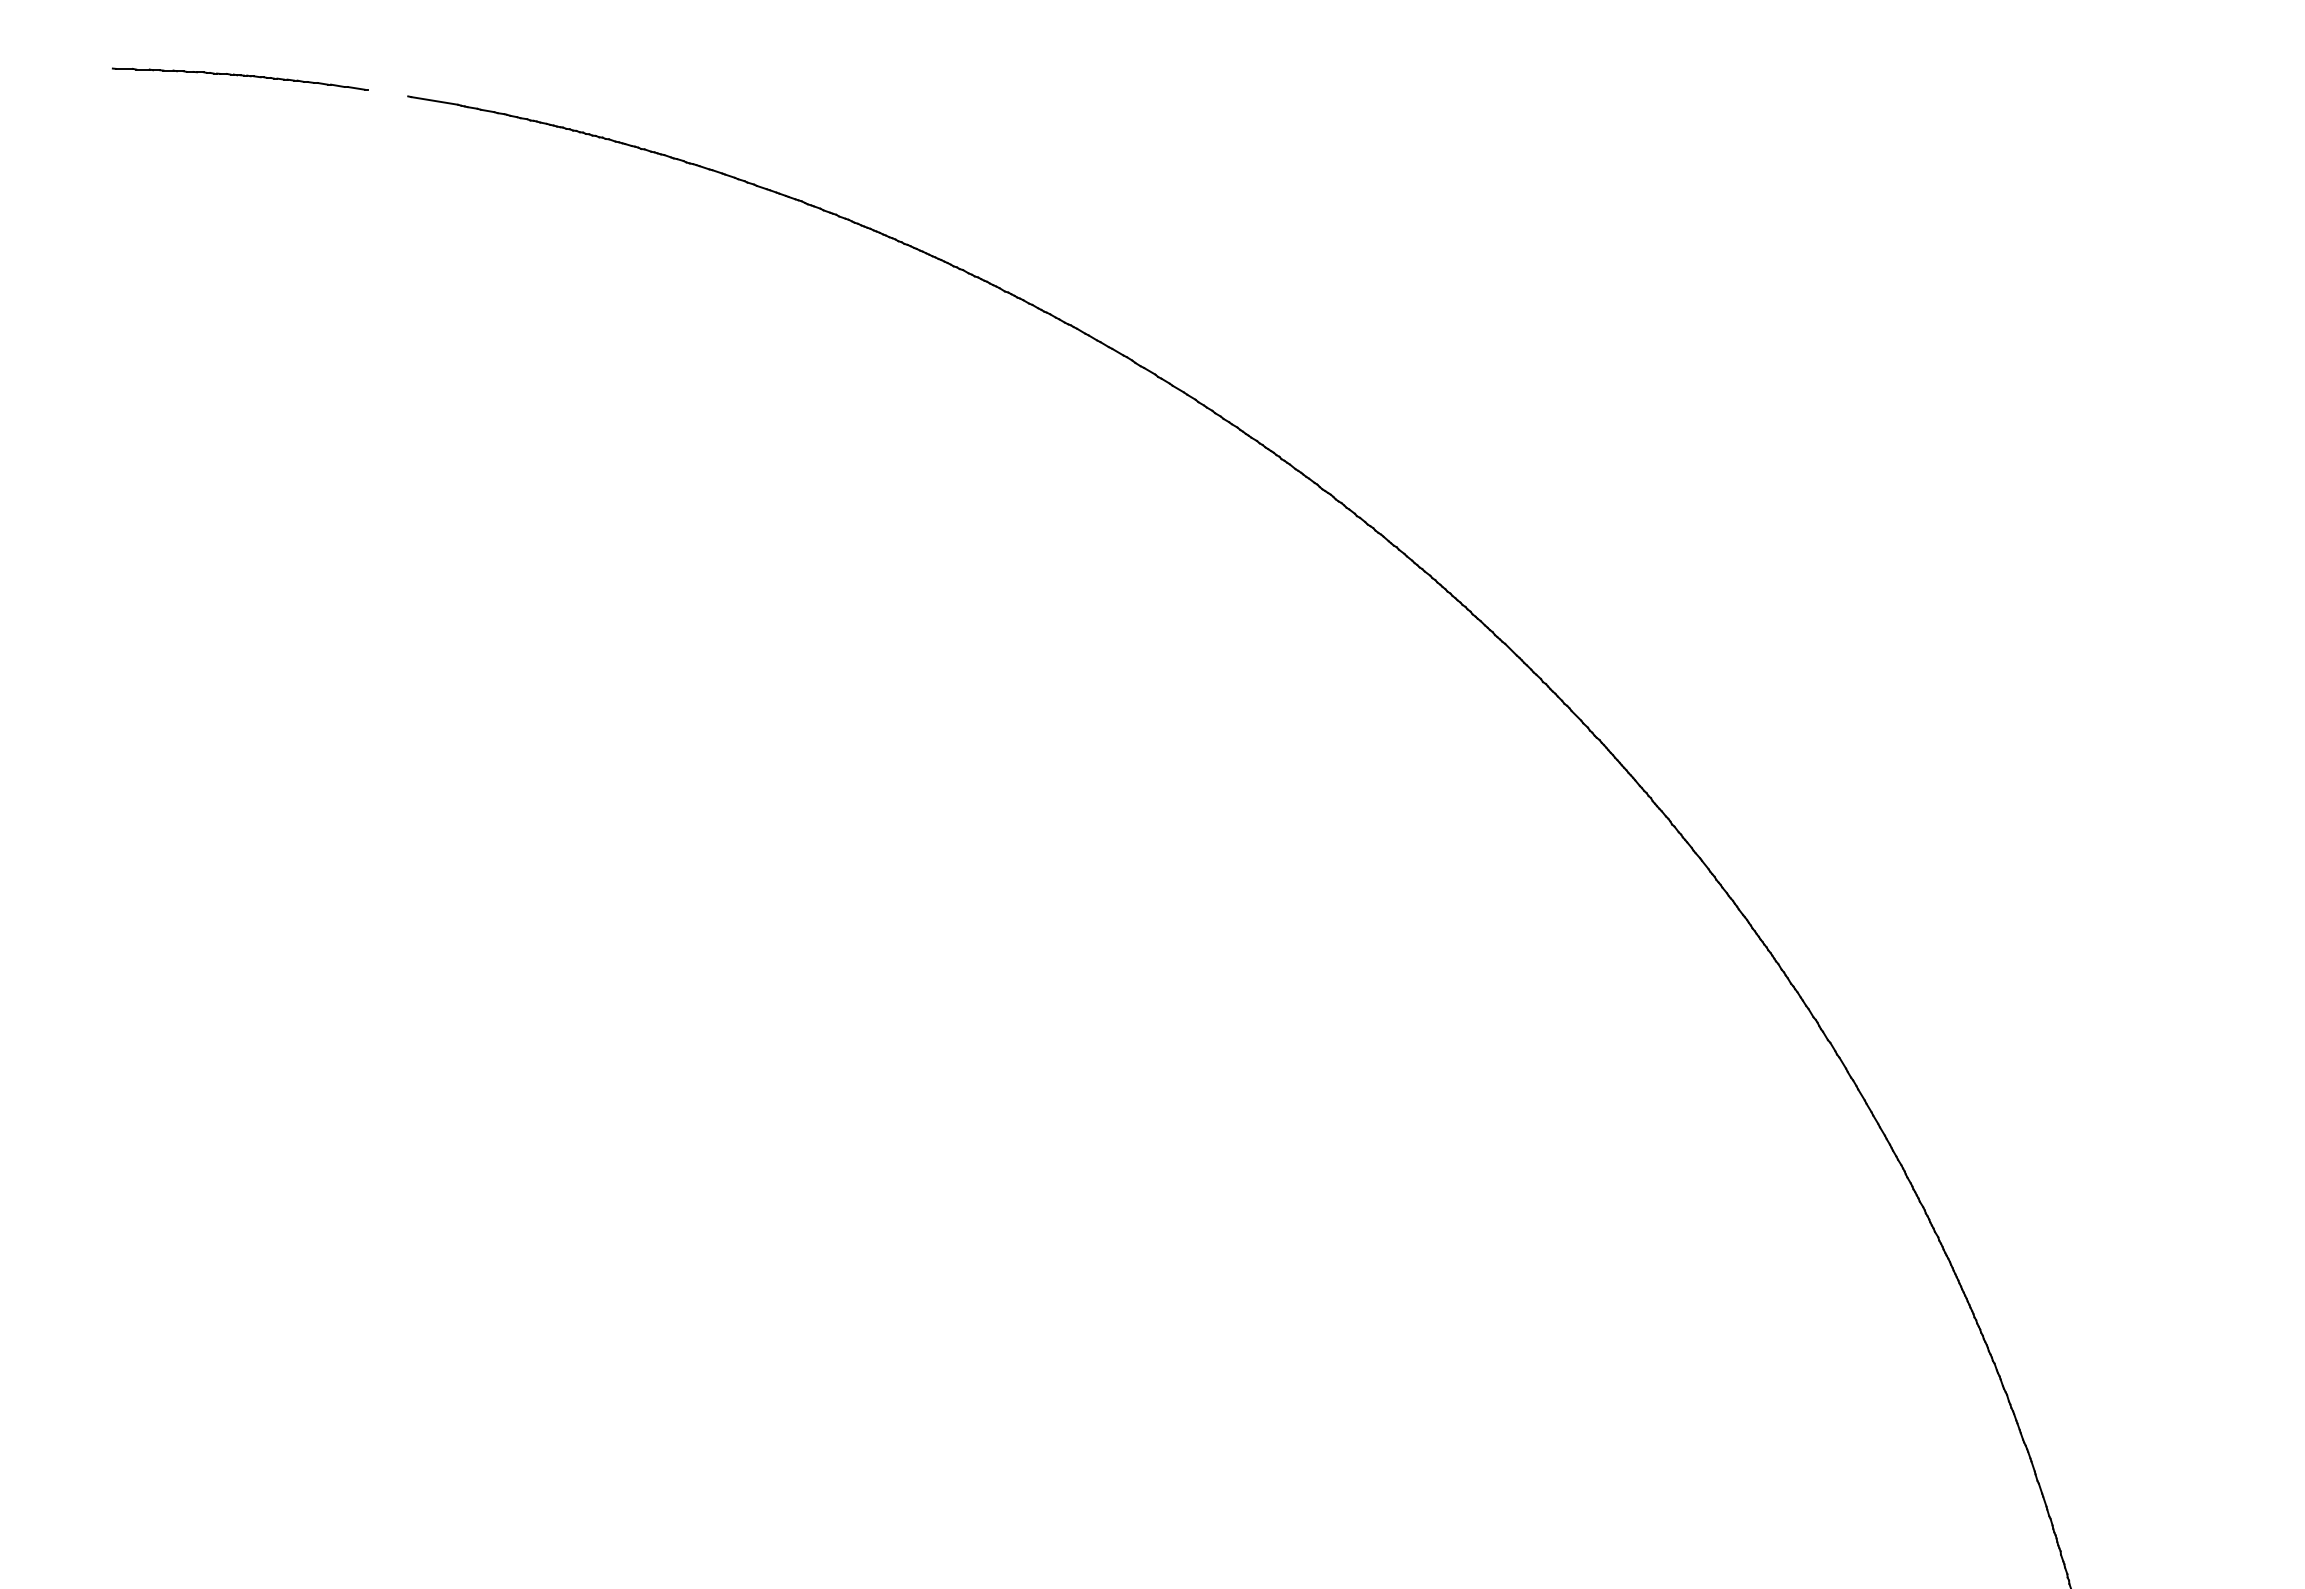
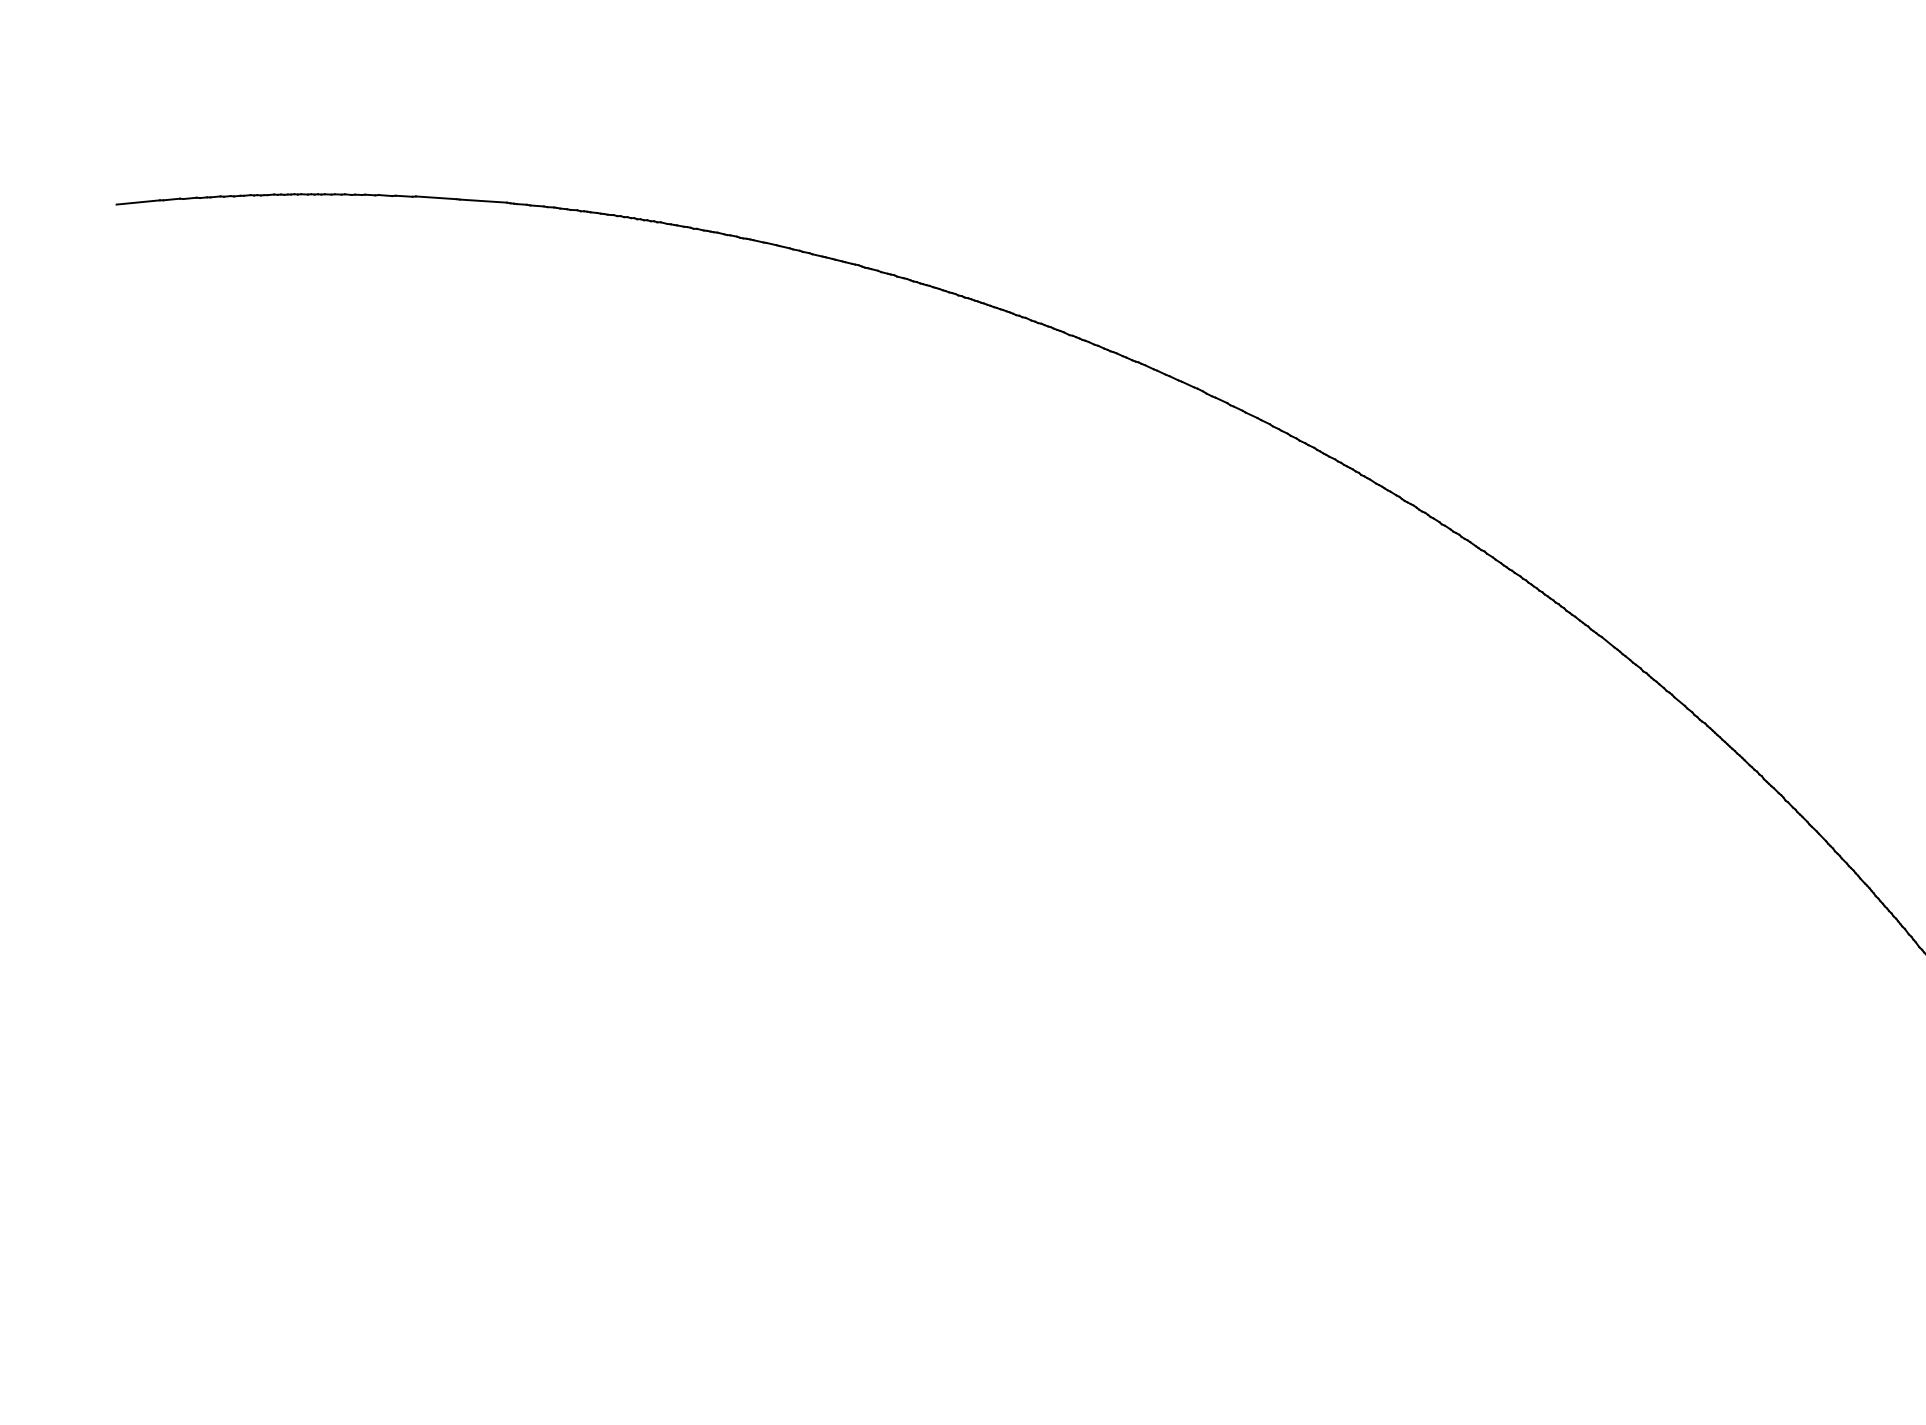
line: (90, 68) -> (137, 202), added
line: (387, 92) -> (435, 197), added

